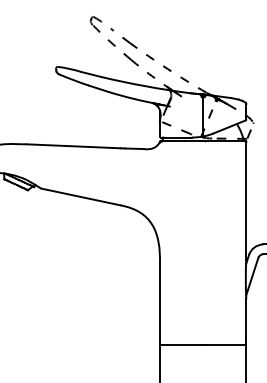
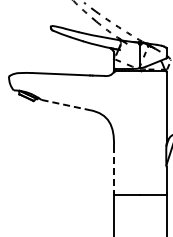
line: (80, 197) -> (65, 105), solid -> dashed
line: (159, 302) -> (113, 169), solid -> dashed

